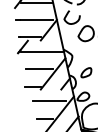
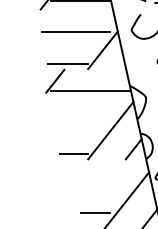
line: (38, 69) -> (83, 122), removed
line: (48, 101) -> (102, 181), removed

